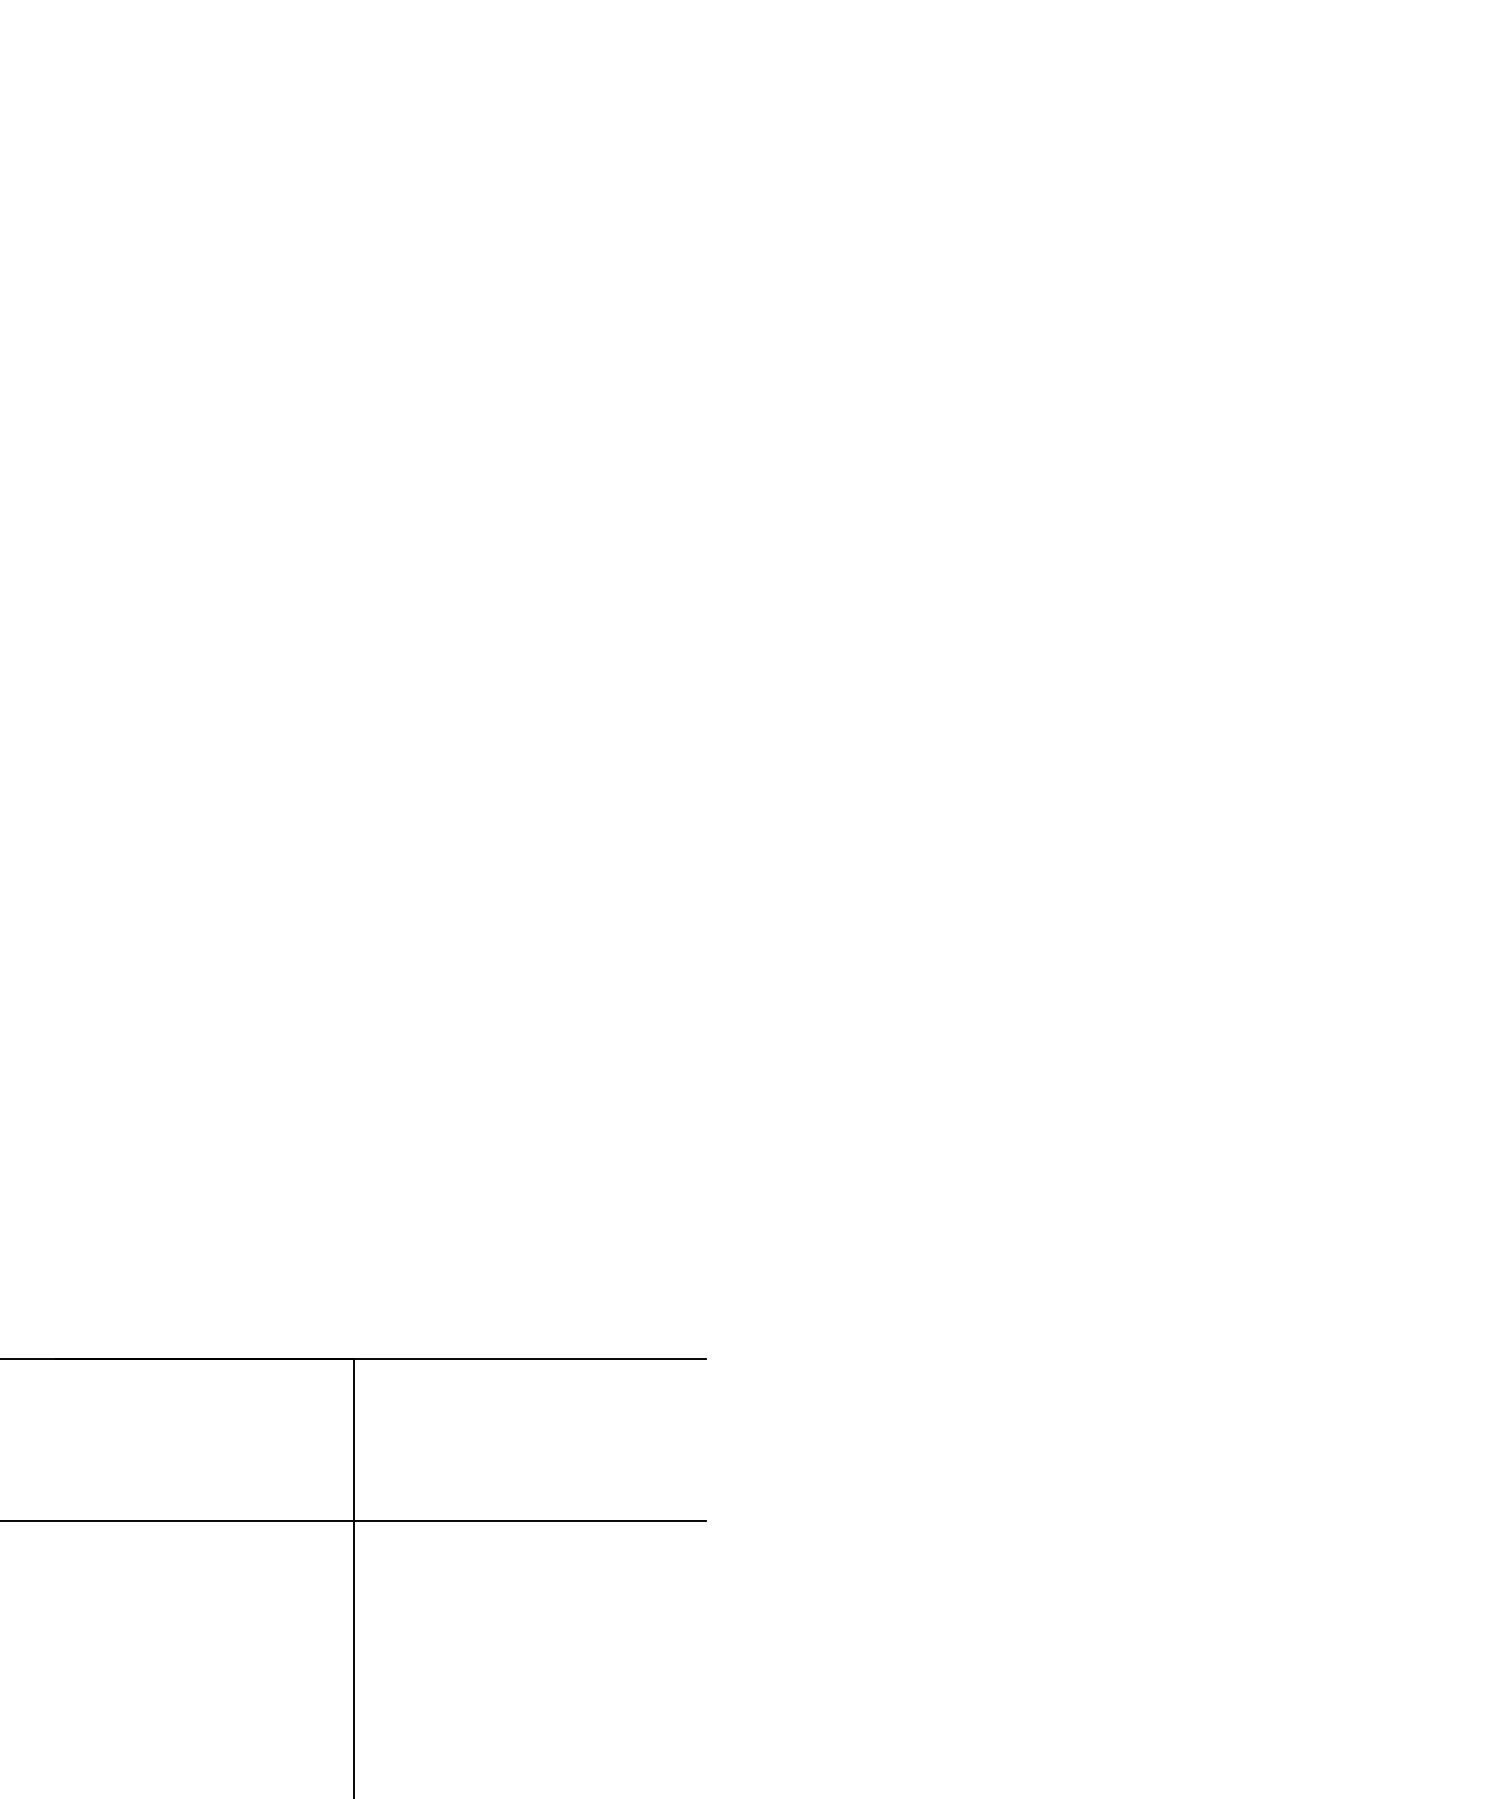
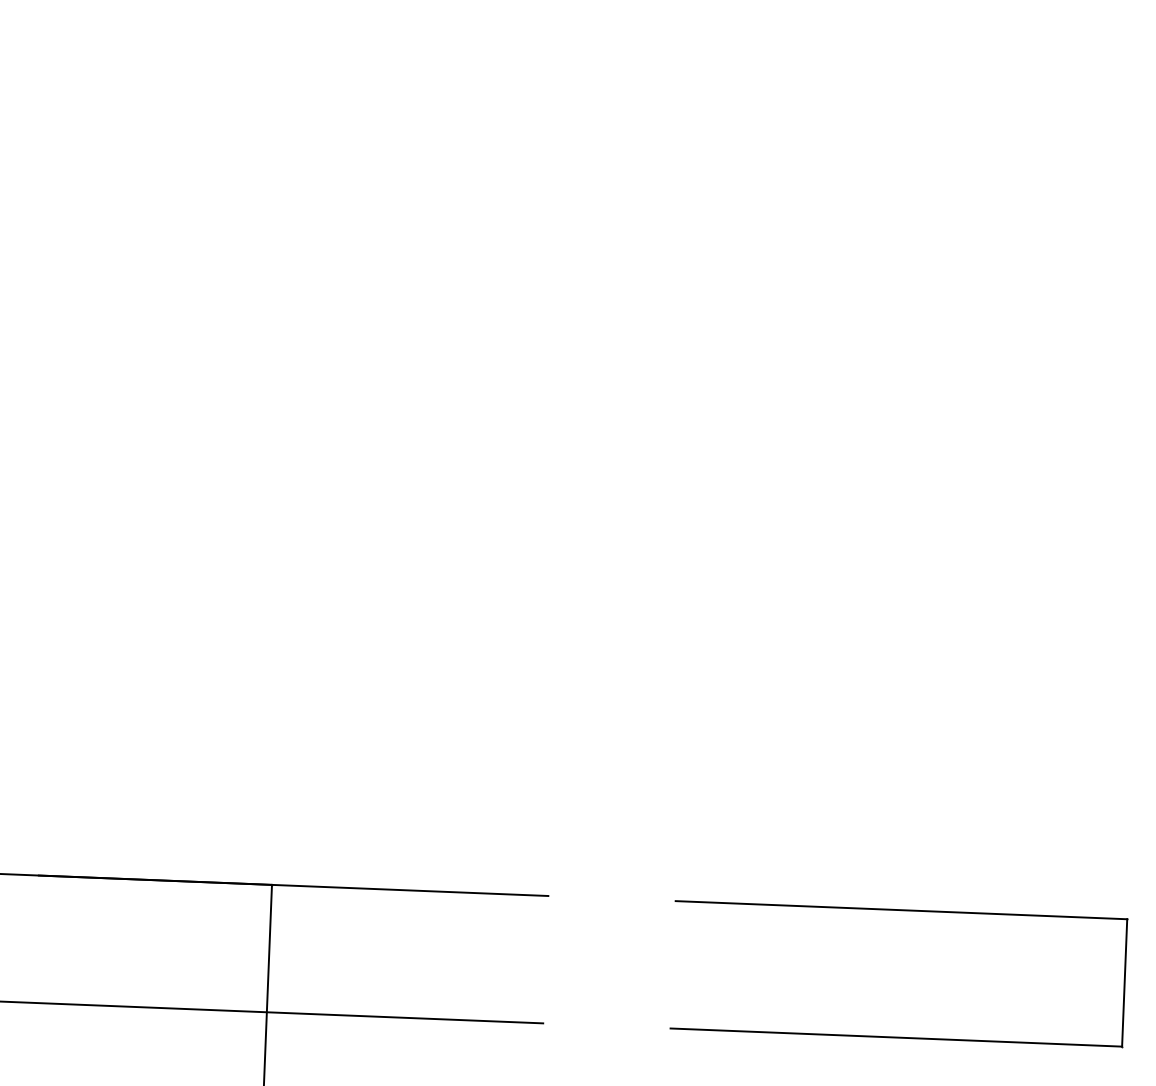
part: (1157, 1520) -> (896, 1036), added

